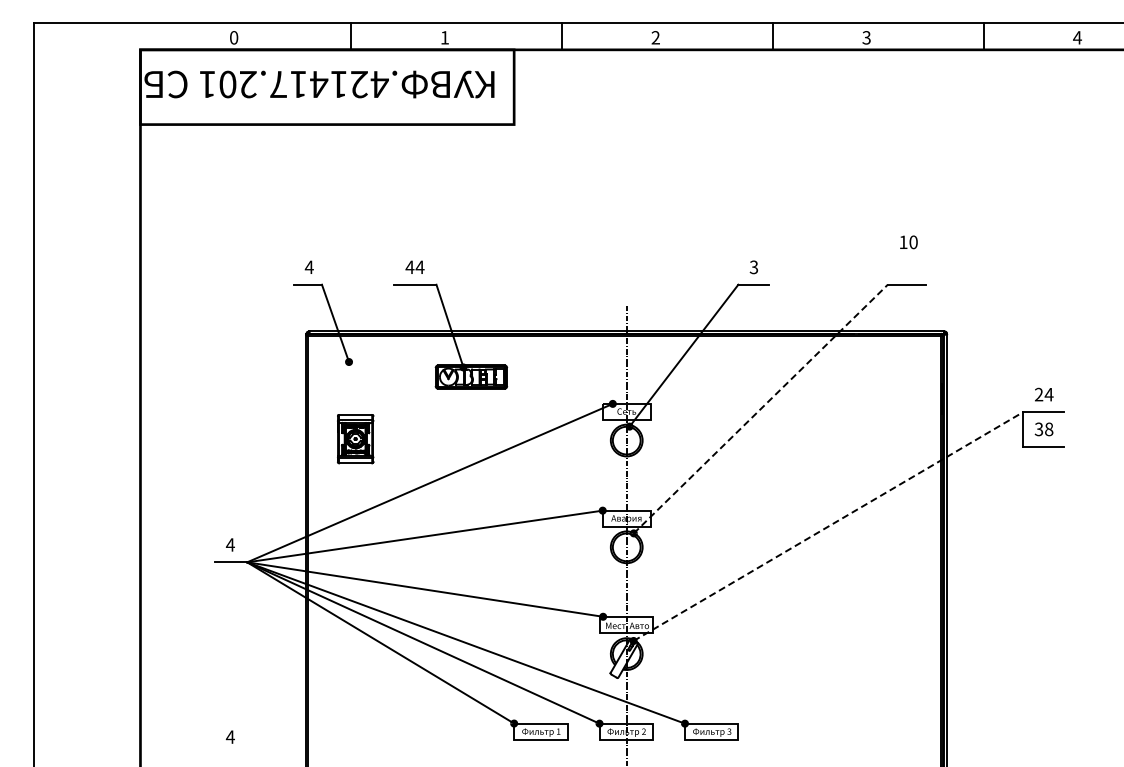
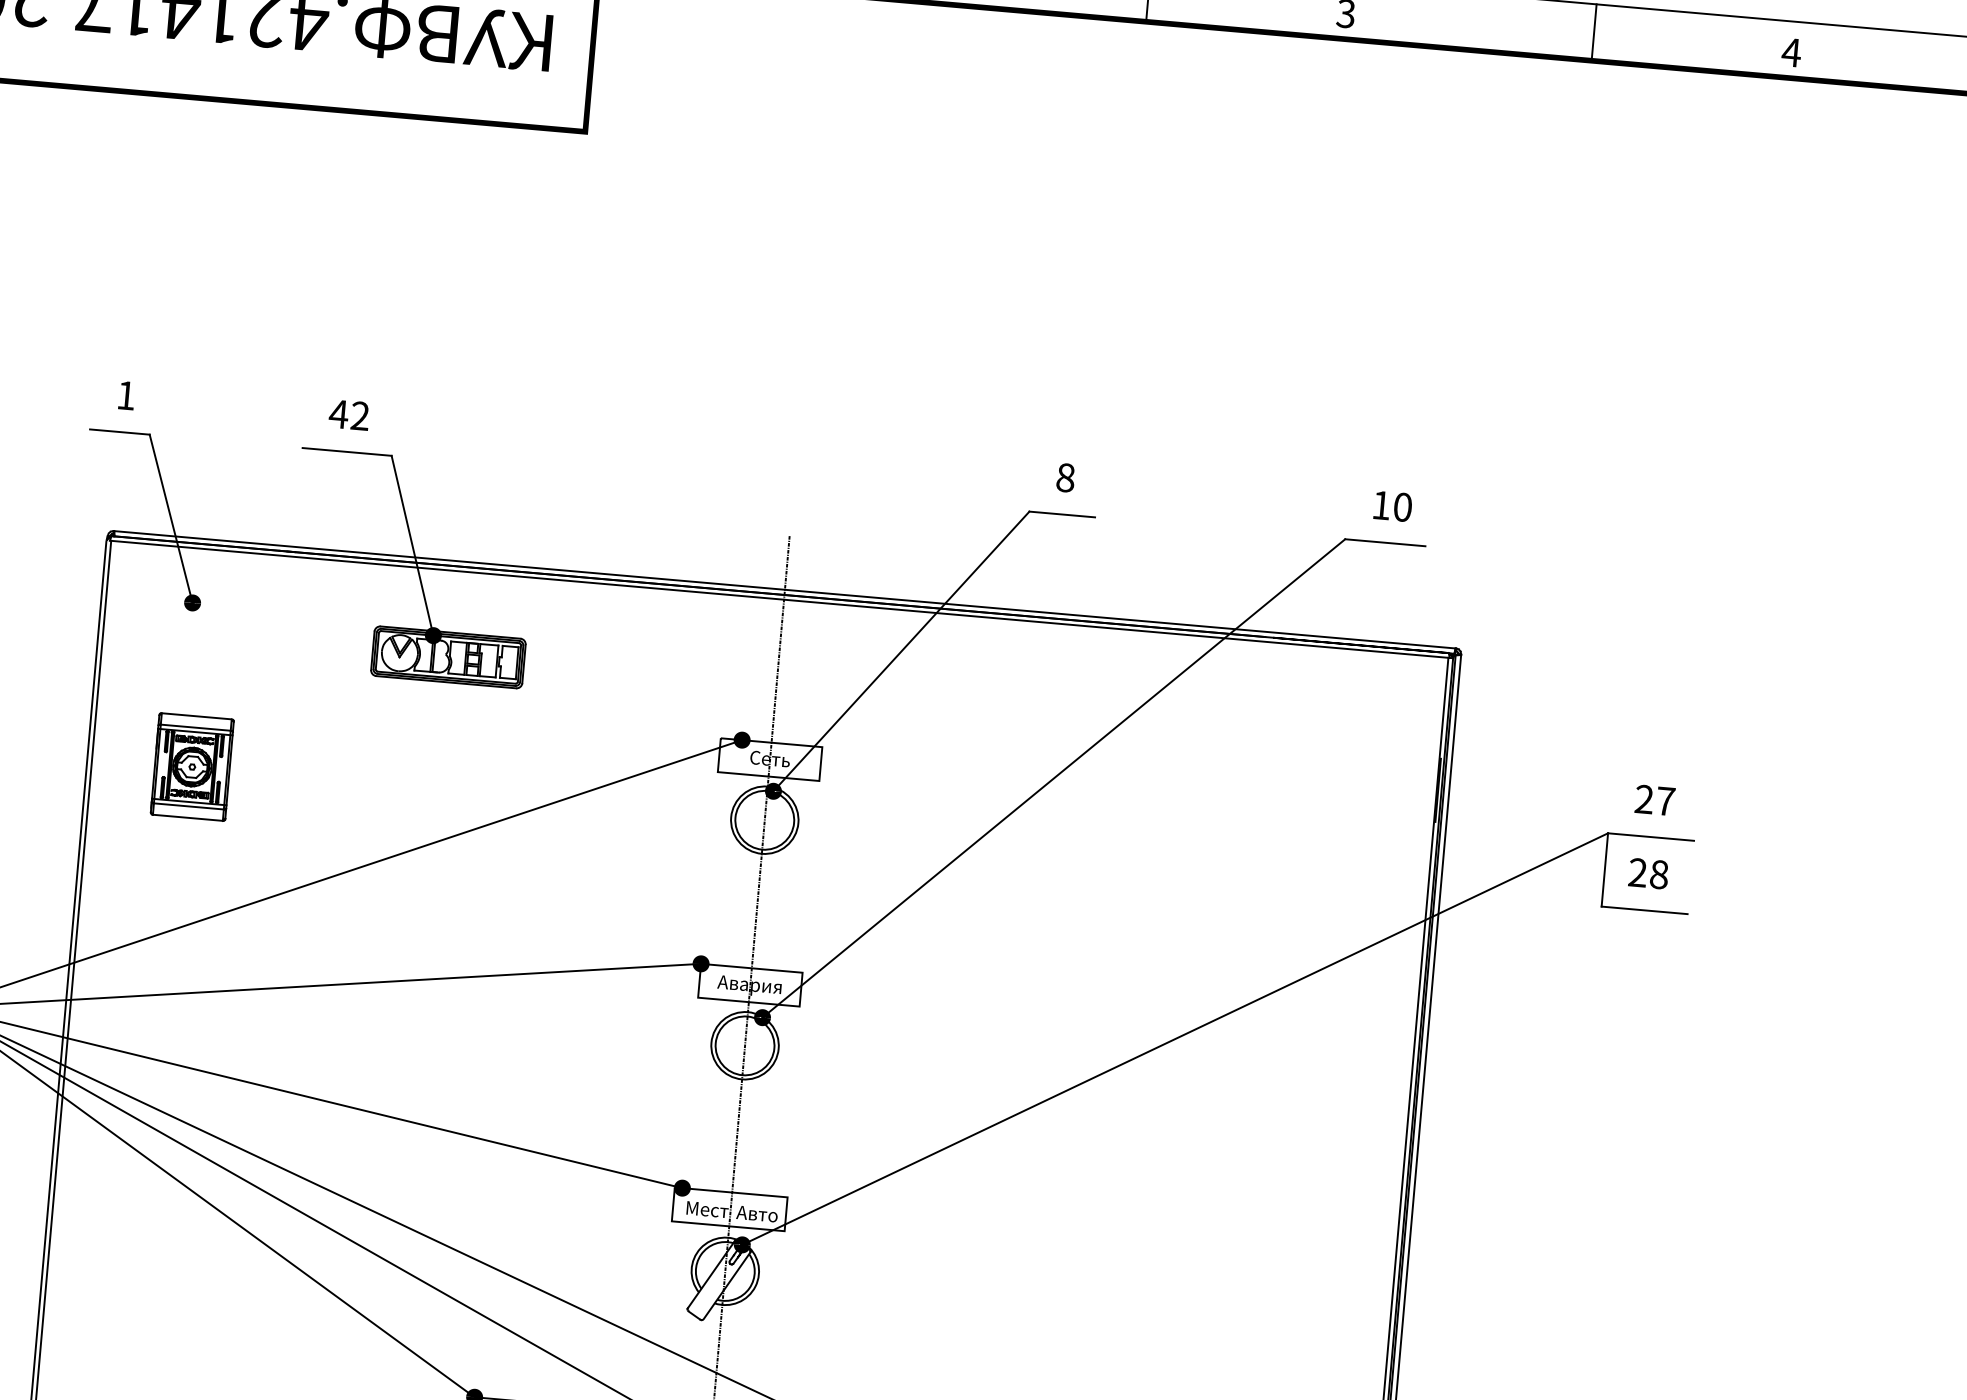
text: (908, 242) -> (1392, 506), moved
text: (308, 266) -> (124, 393), 4 -> 1
text: (419, 266) -> (359, 414), 44 -> 42
text: (753, 267) -> (1064, 478), 3 -> 8
text: (1048, 394) -> (1664, 800), 24 -> 27
line: (760, 409) -> (1053, 779), dashed -> solid
text: (1038, 429) -> (1636, 872), 38 -> 28
line: (828, 526) -> (1175, 1039), dashed -> solid

